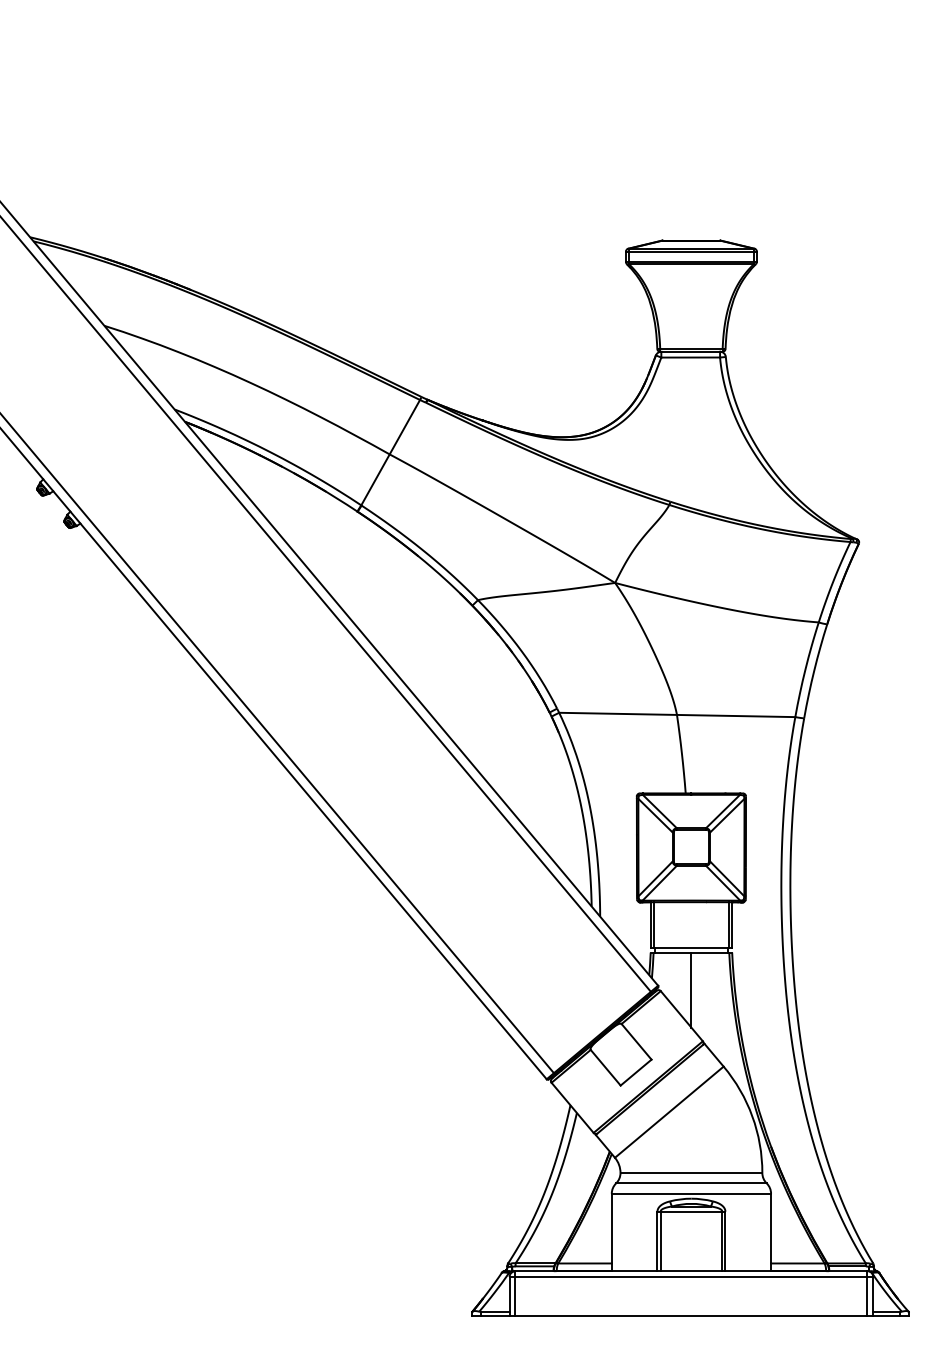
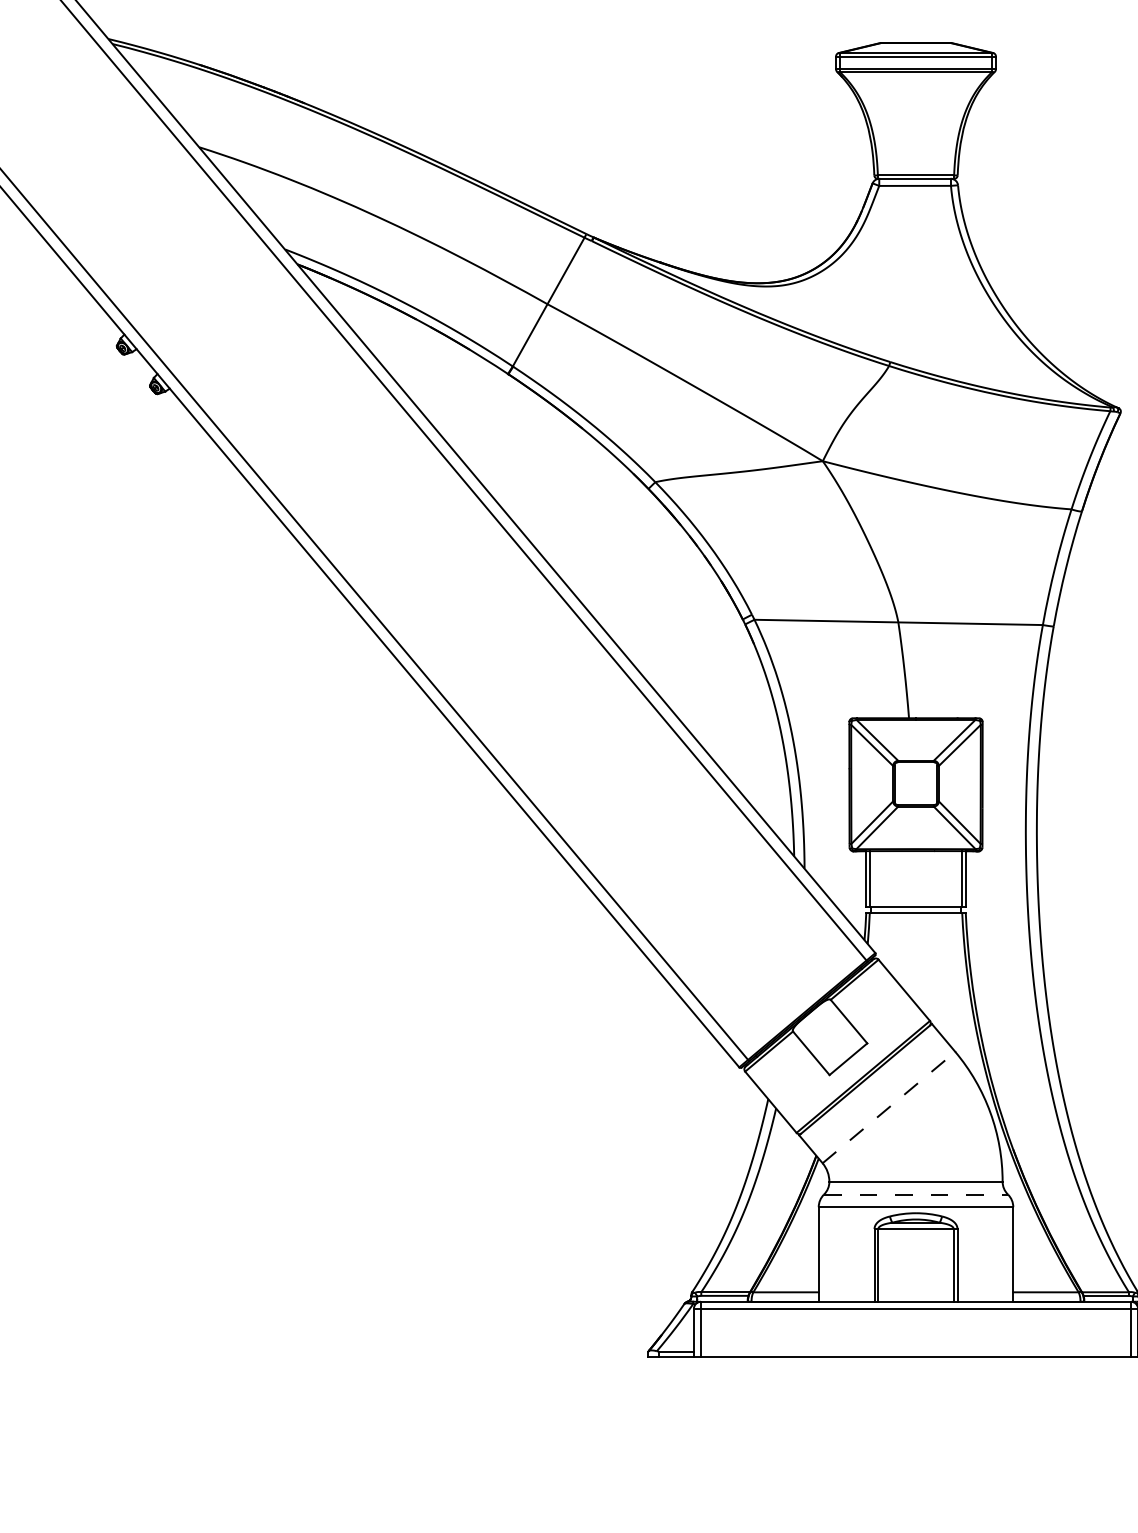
line: (691, 989) -> (916, 957), removed
line: (669, 1112) -> (889, 1107), solid -> dashed
line: (691, 1183) -> (916, 1194), solid -> dashed

